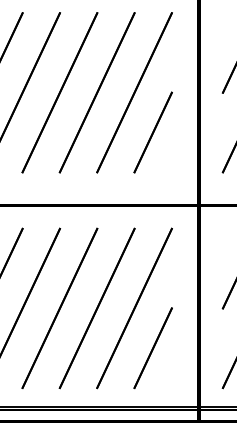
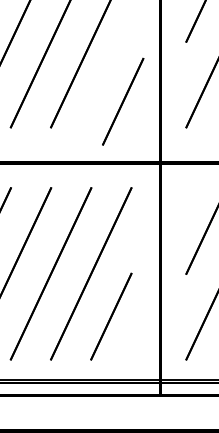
line: (152, 132) -> (122, 101), moved

